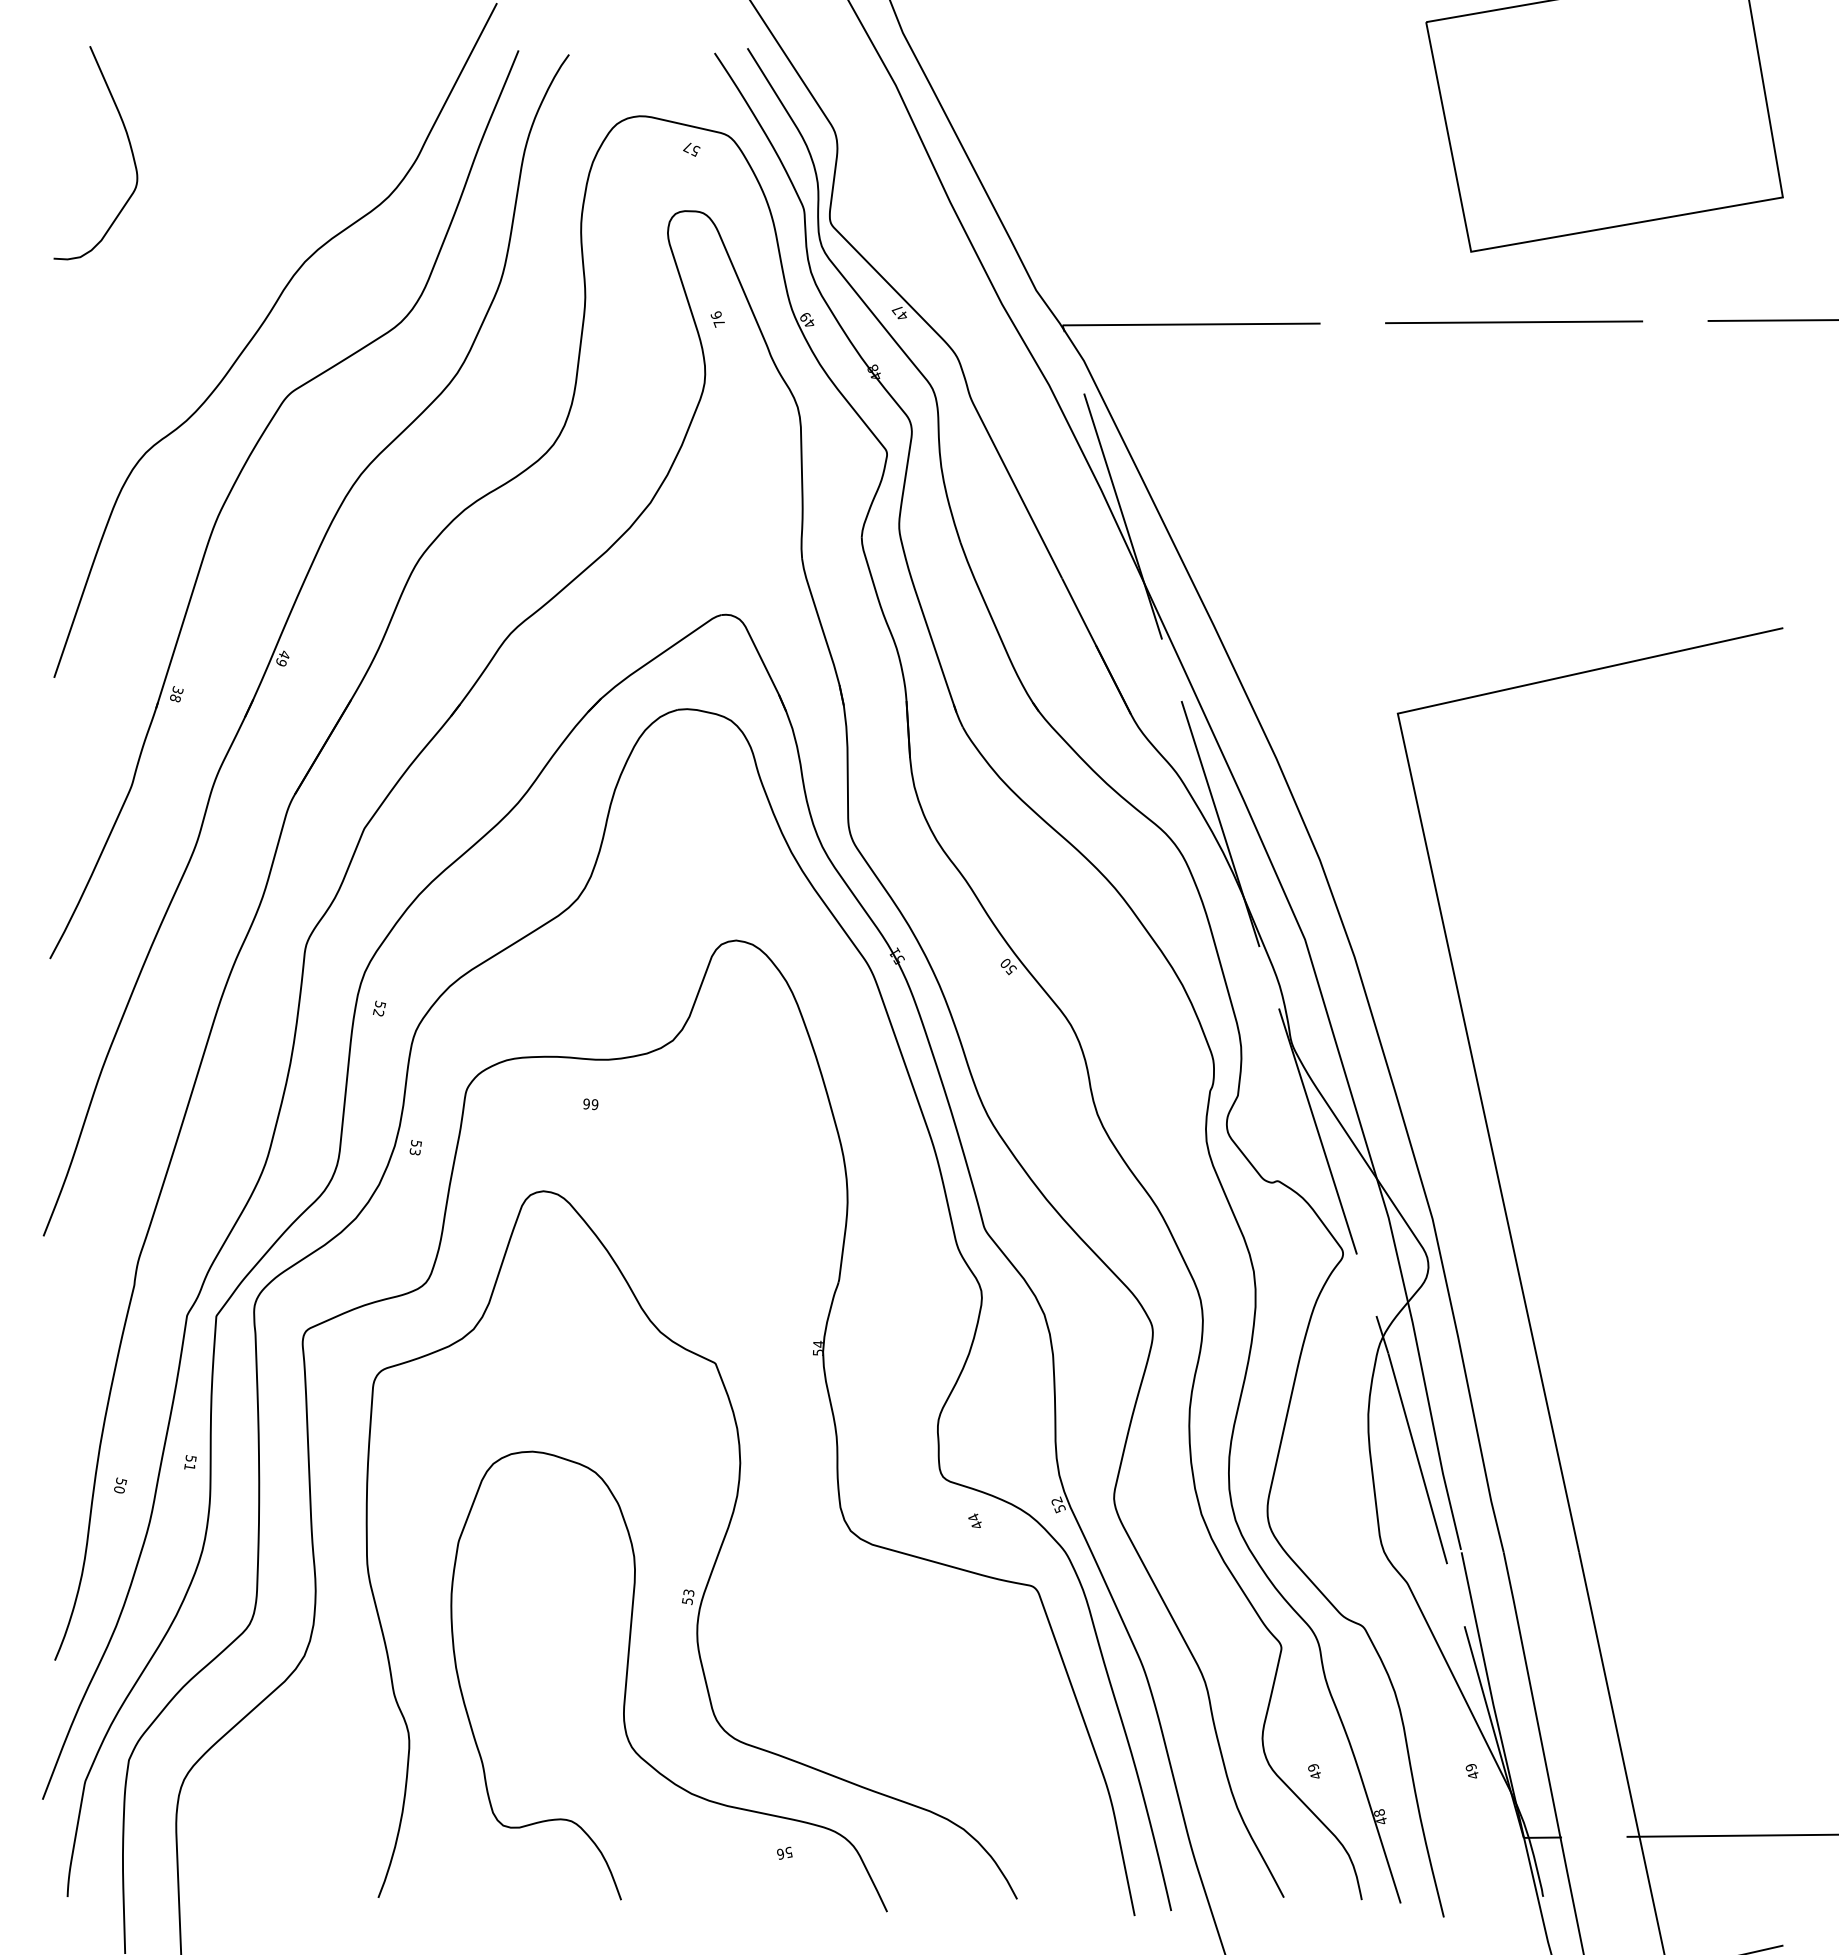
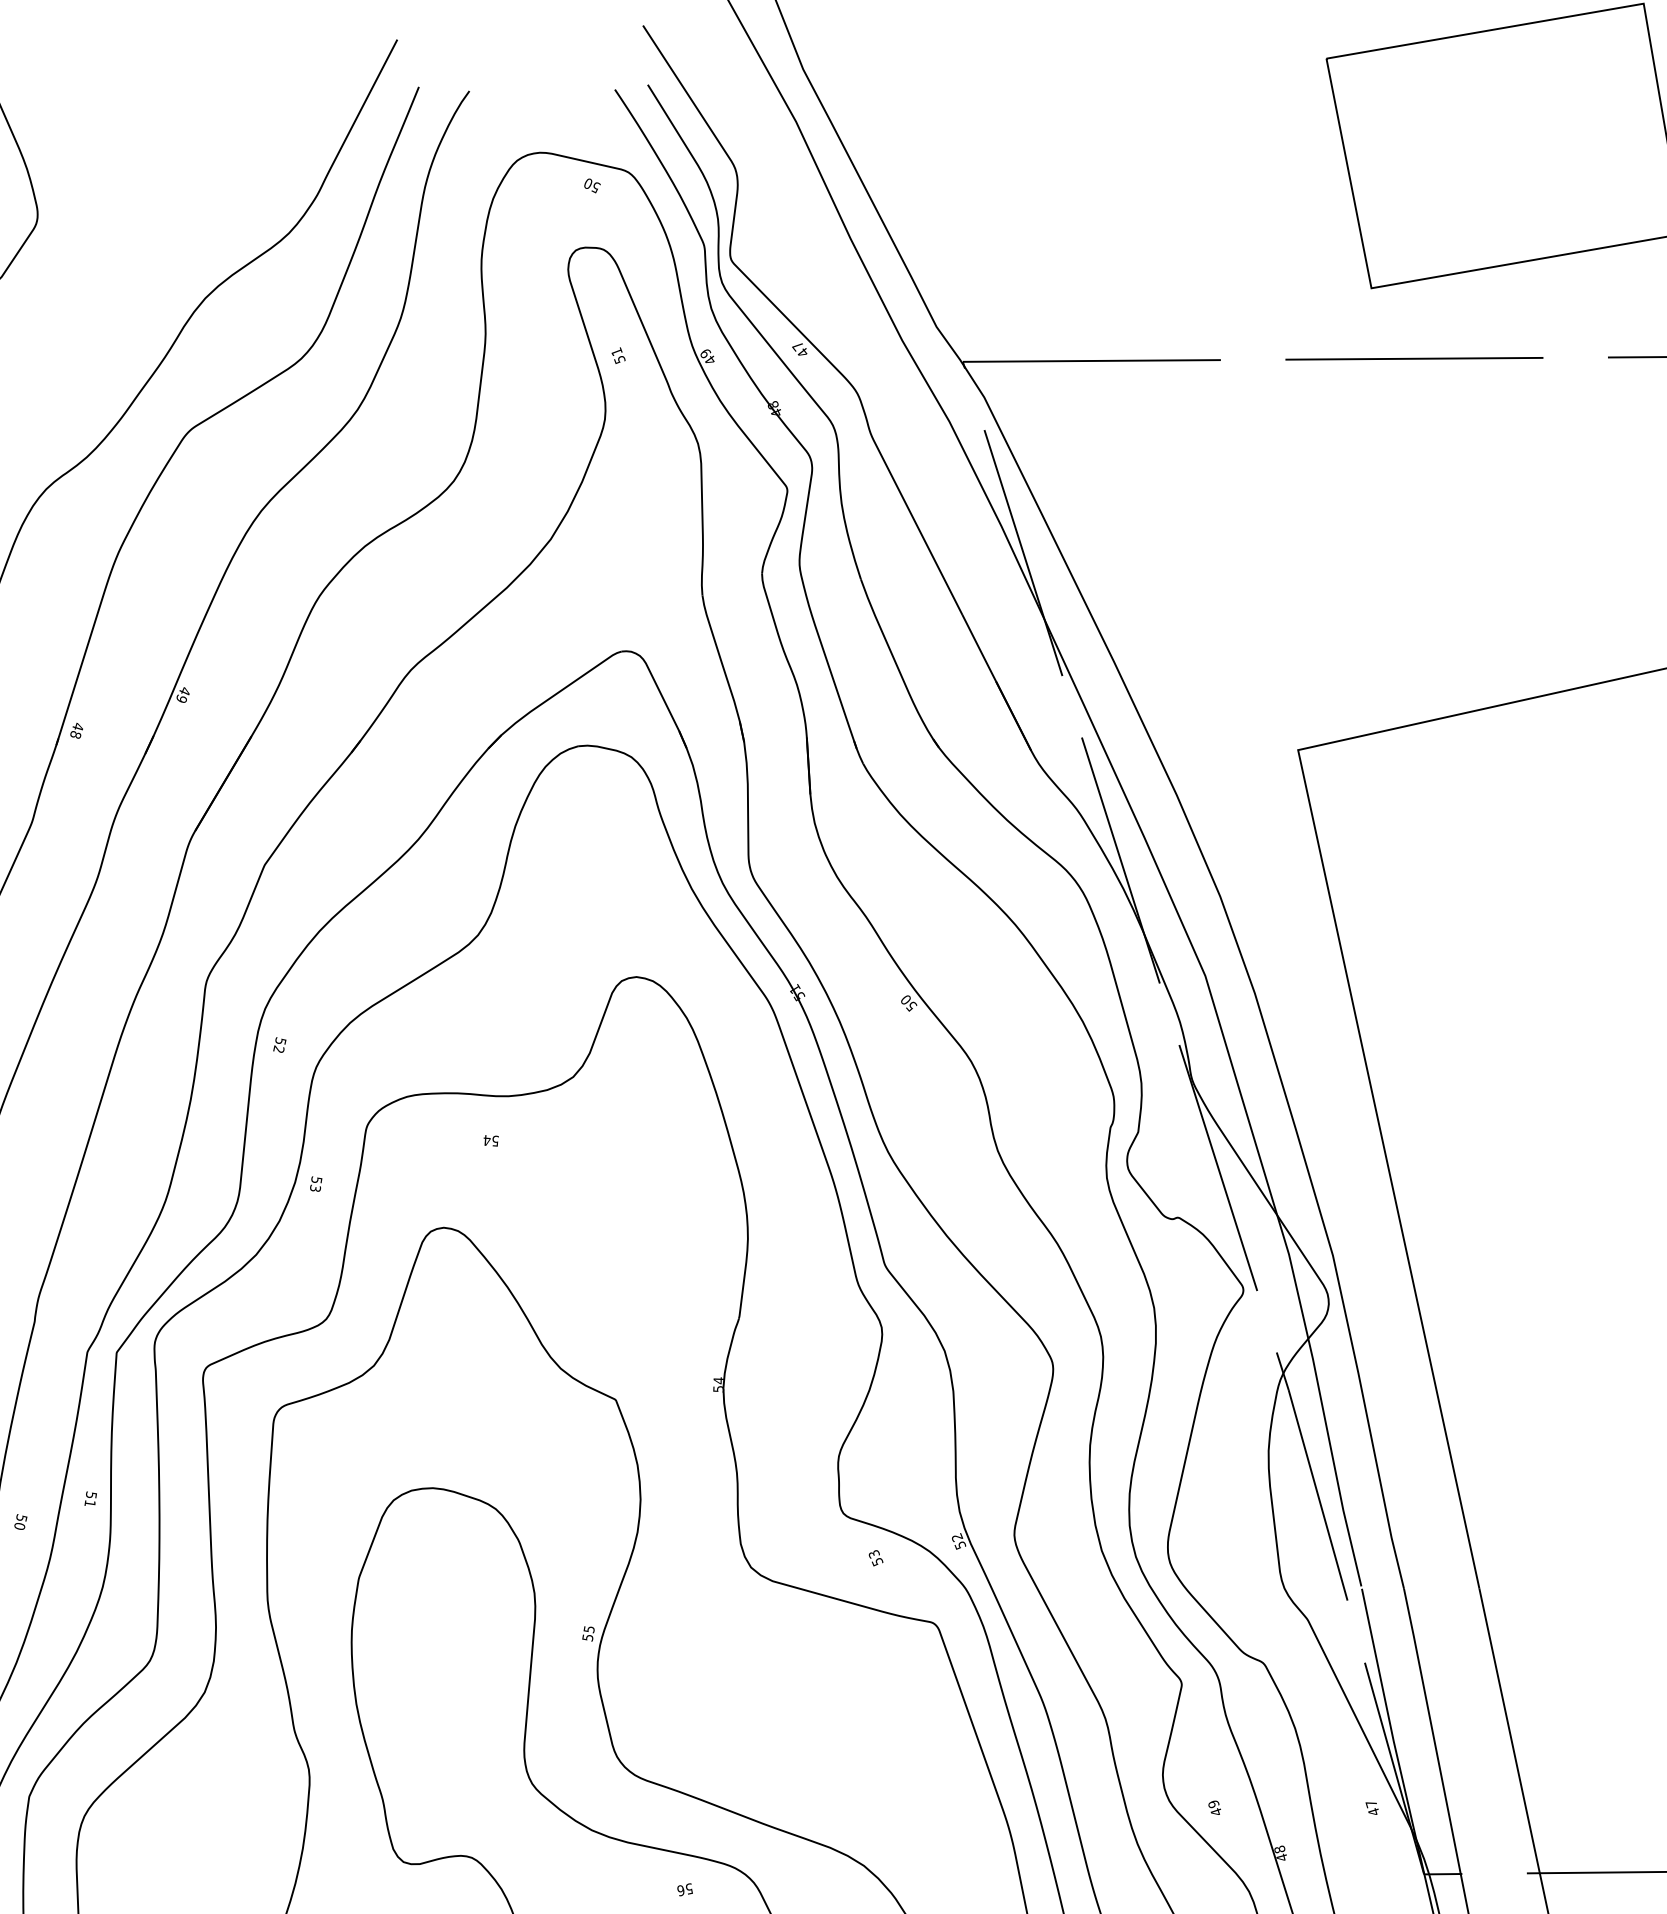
text: (687, 147) -> (587, 183), 57 -> 50
text: (717, 318) -> (617, 354), 76 -> 51
text: (177, 690) -> (77, 726), 38 -> 48
text: (590, 1104) -> (490, 1140), 66 -> 54
text: (975, 1521) -> (875, 1557), 44 -> 53
text: (688, 1592) -> (588, 1628), 53 -> 55
text: (1470, 1767) -> (1370, 1803), 49 -> 47

